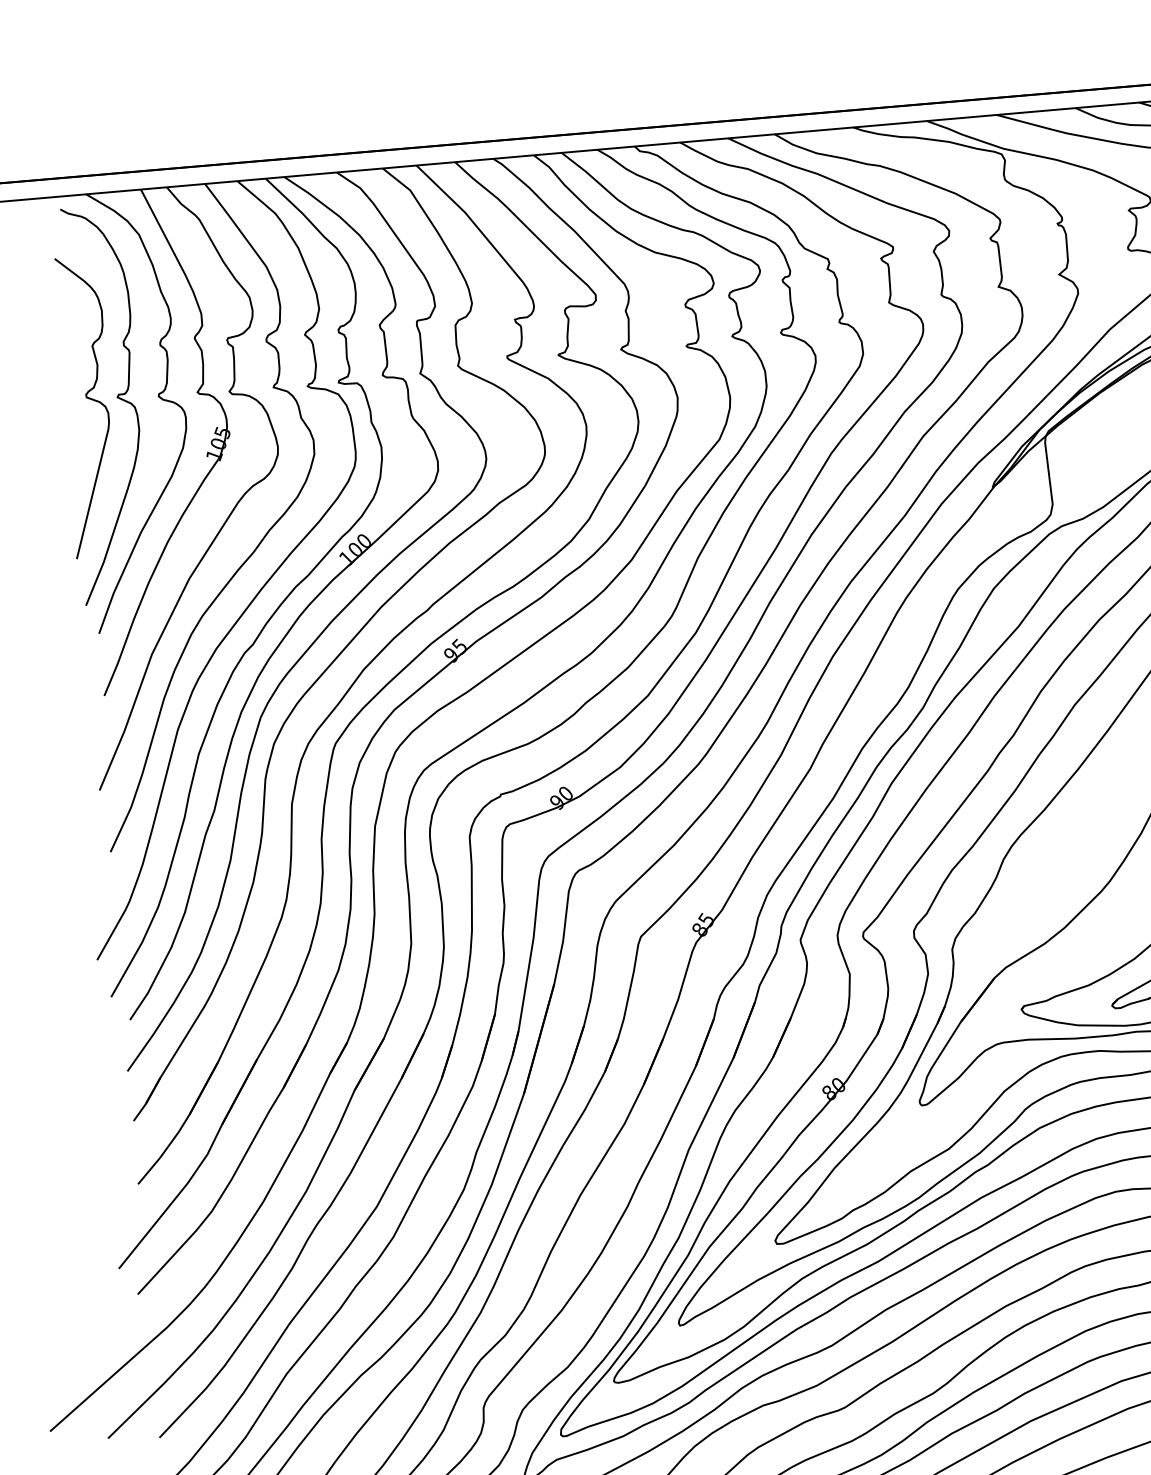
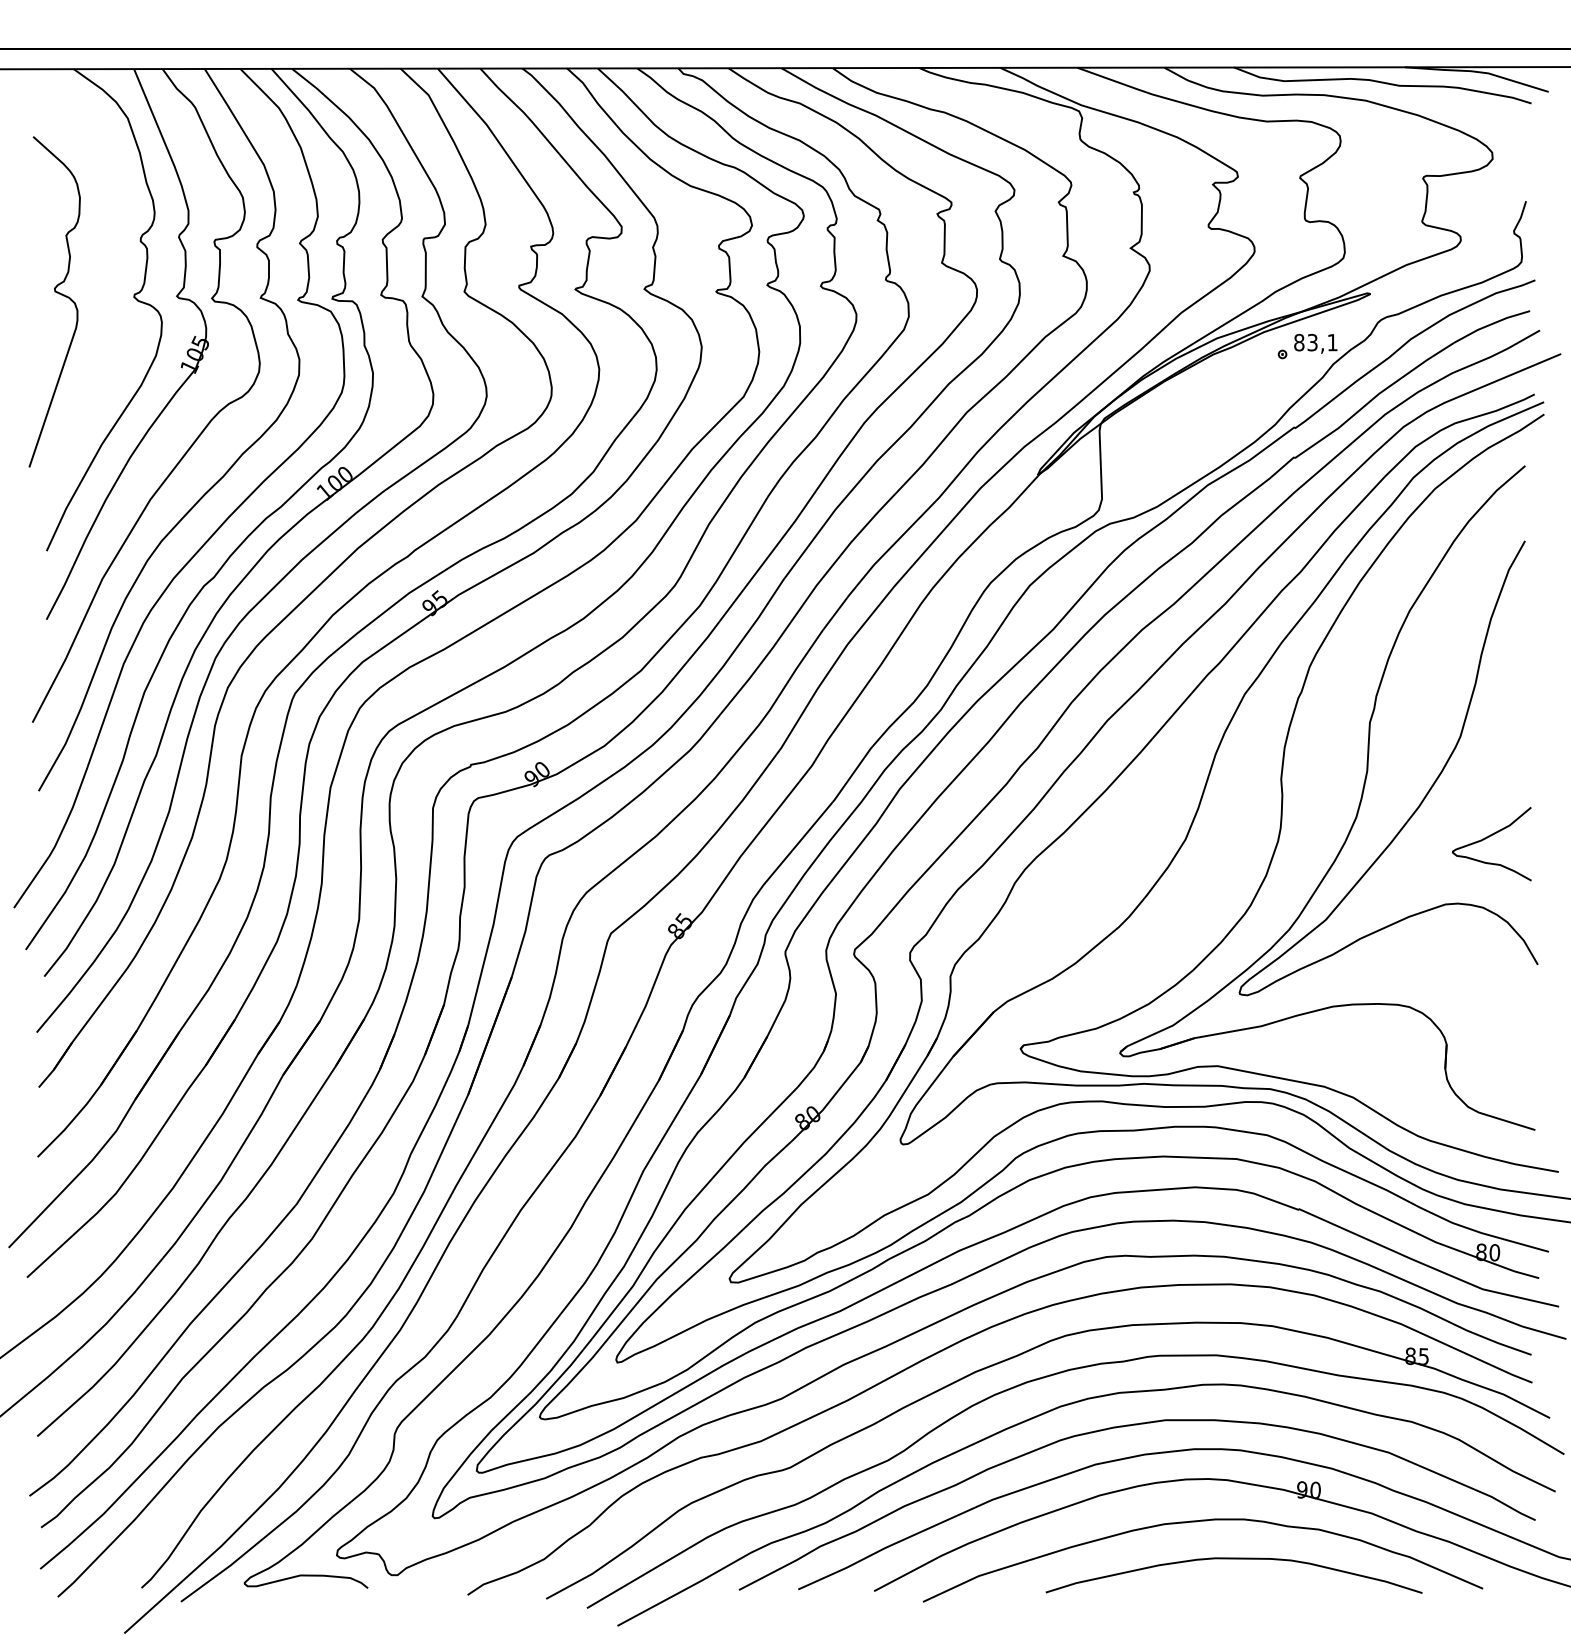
curve: (117, 397) -> (88, 294), removed

